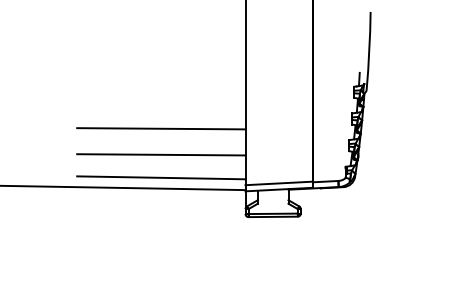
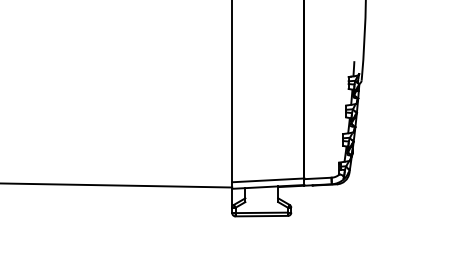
line: (161, 128) -> (142, 121), removed
line: (161, 154) -> (142, 149), removed
line: (161, 177) -> (142, 174), removed

